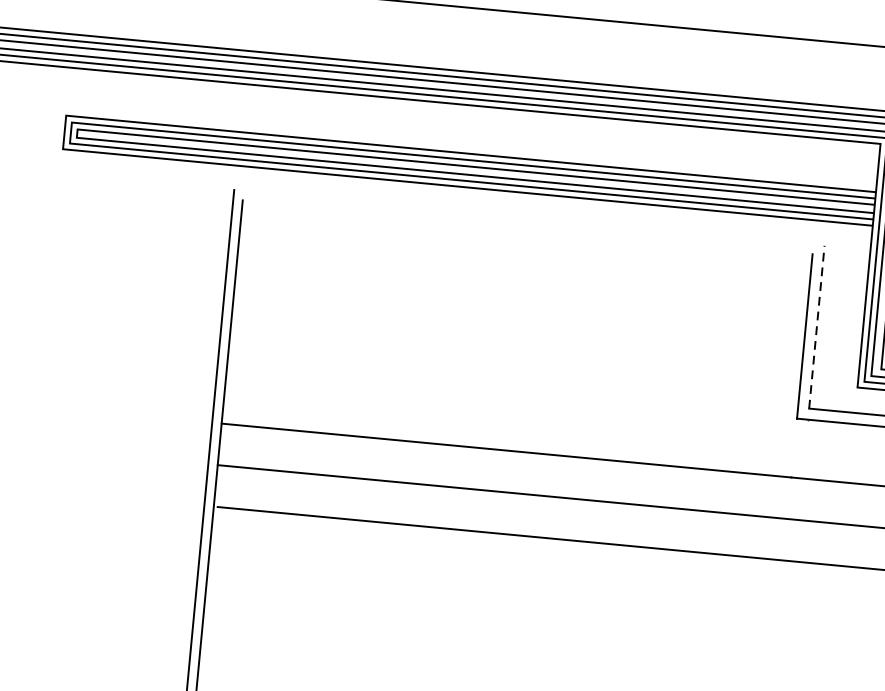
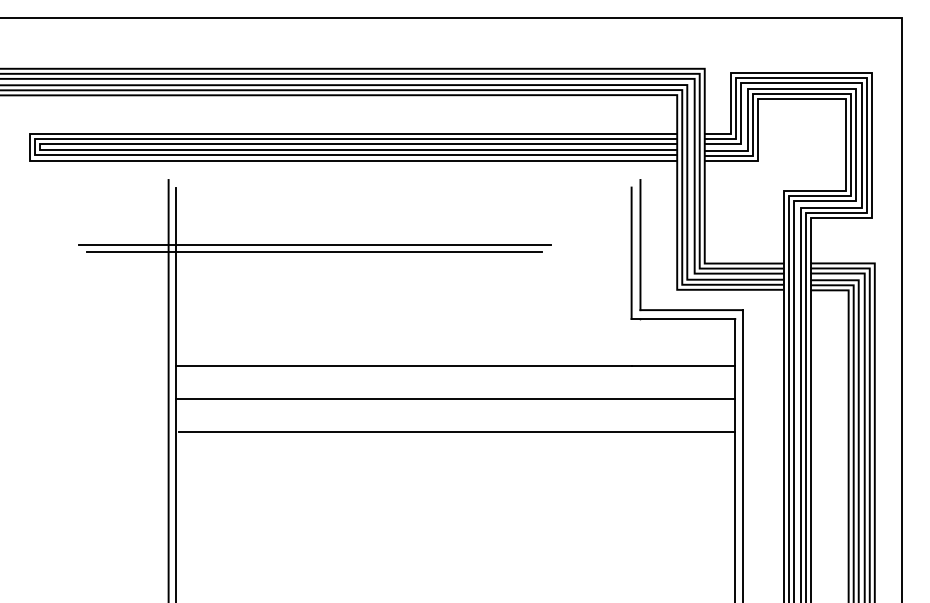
line: (410, 288) -> (315, 244), added
line: (408, 297) -> (314, 252), added
line: (816, 326) -> (640, 244), dashed -> solid

